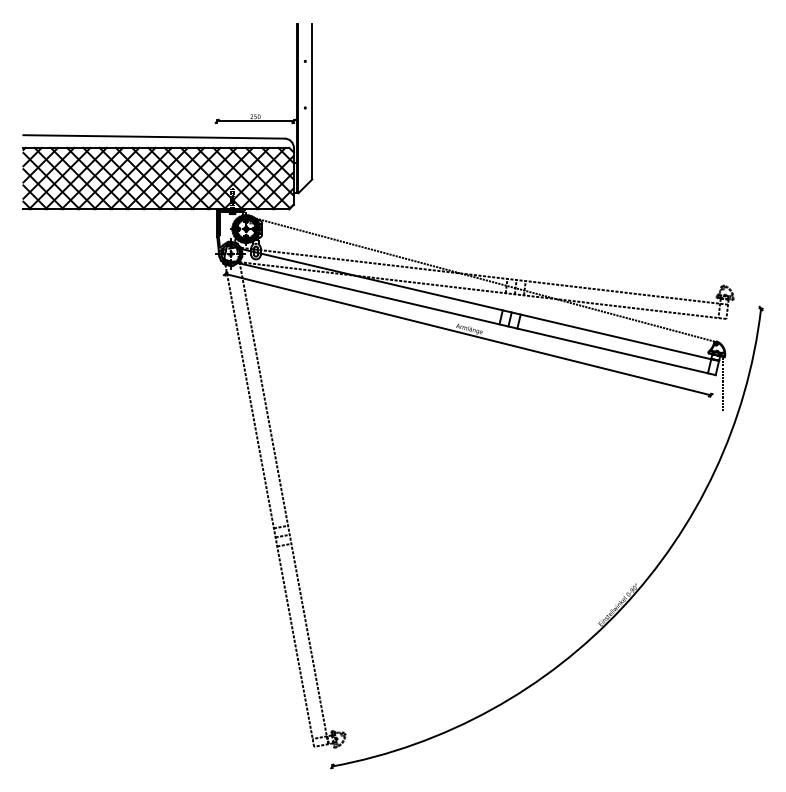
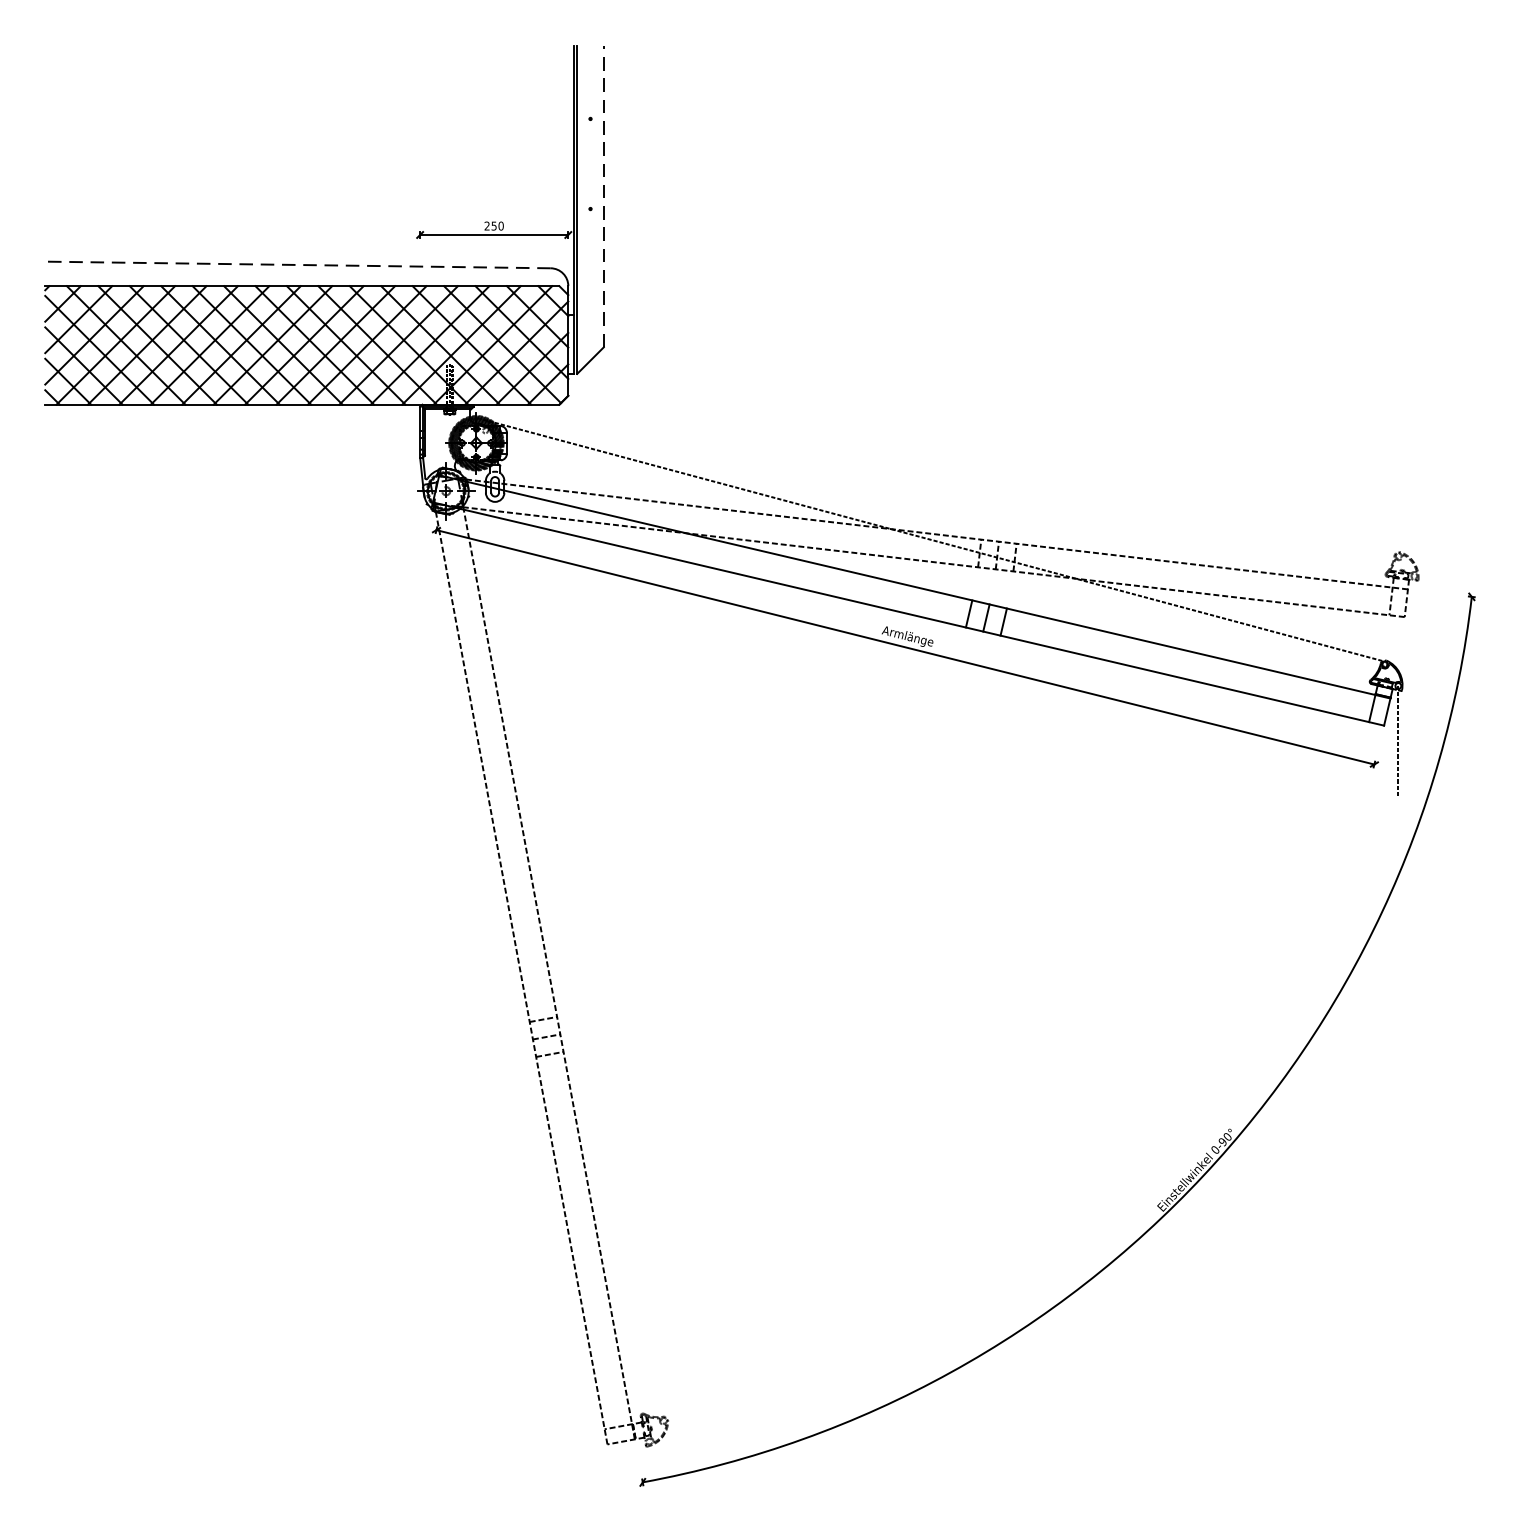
line: (312, 101) -> (604, 196), solid -> dashed
line: (154, 136) -> (298, 264), solid -> dashed

